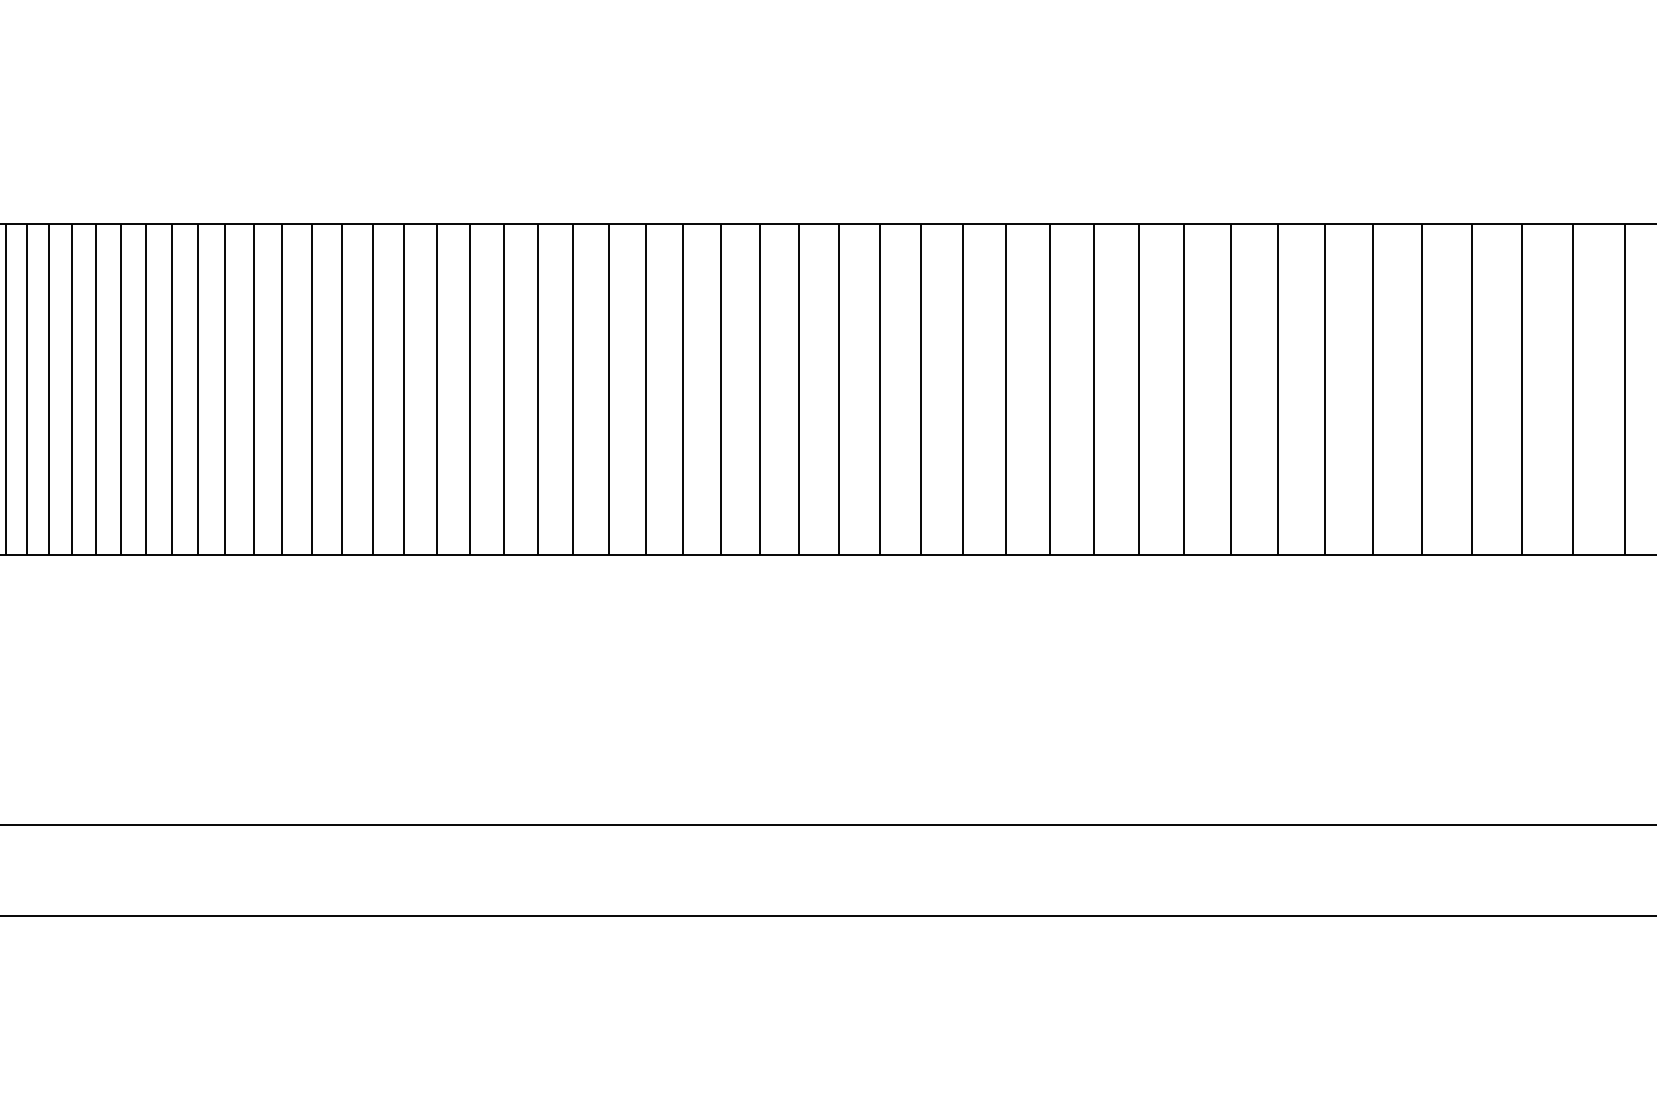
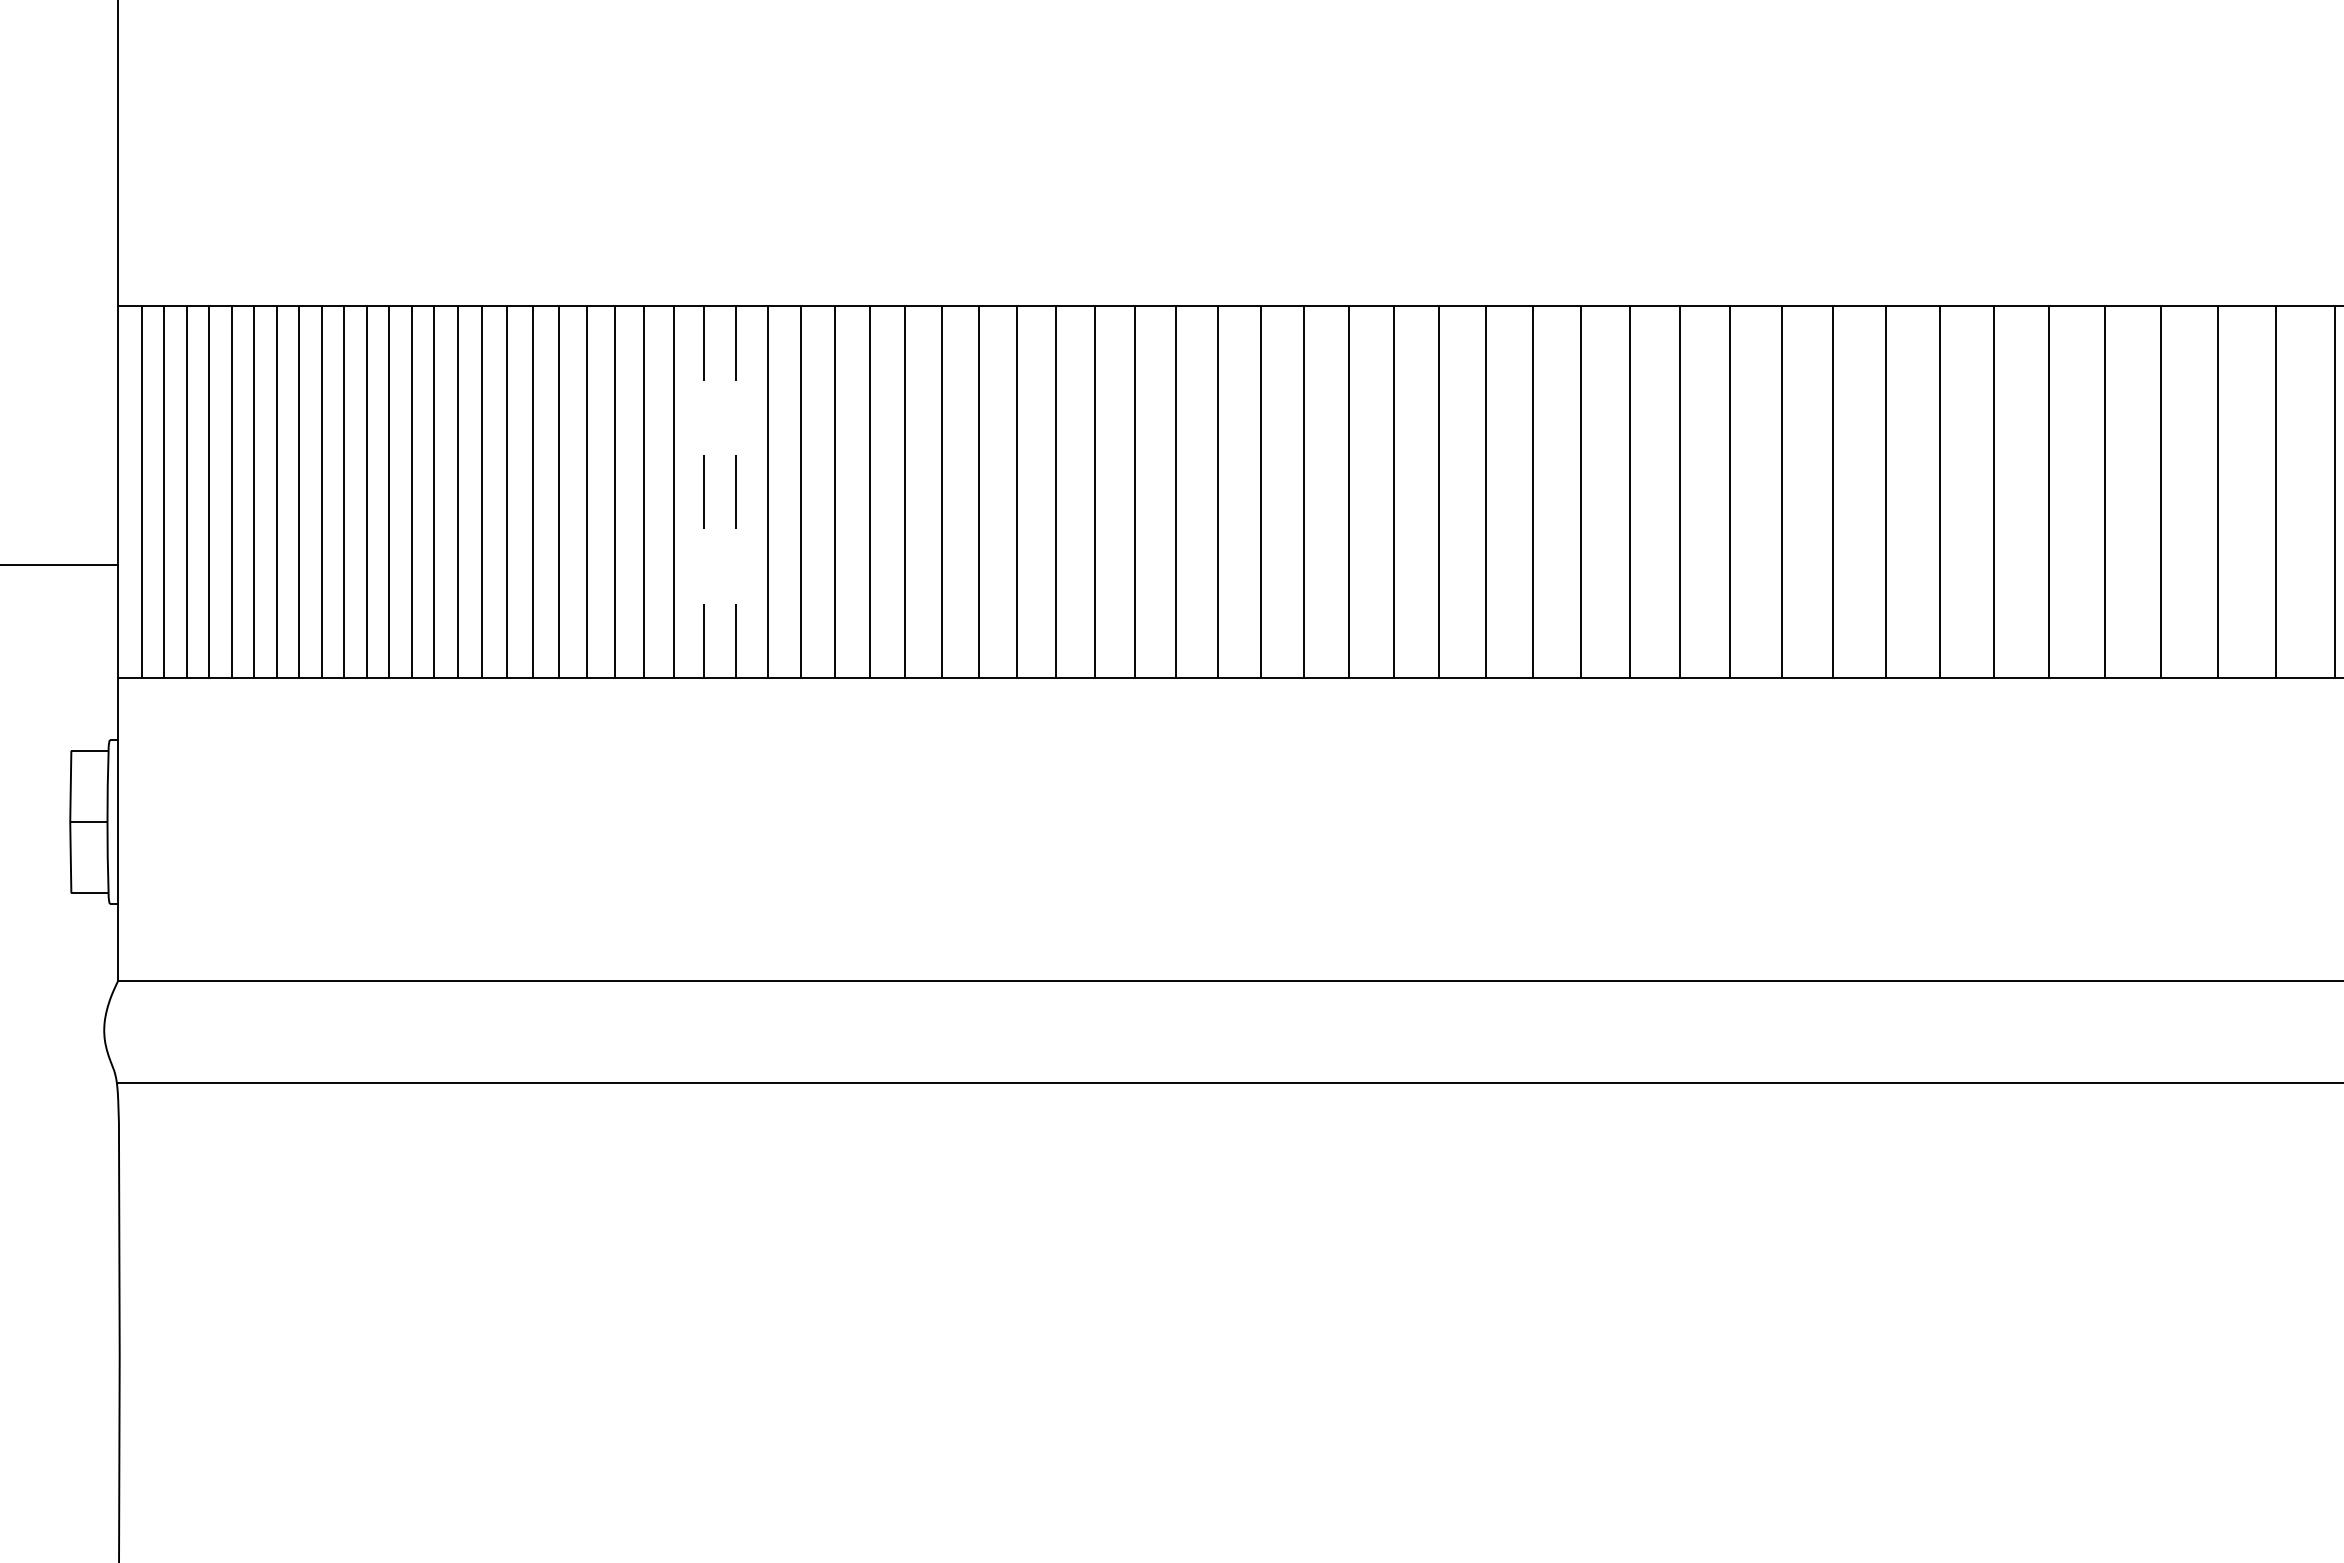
line: (225, 390) -> (704, 492), solid -> dashed
line: (253, 390) -> (735, 492), solid -> dashed

